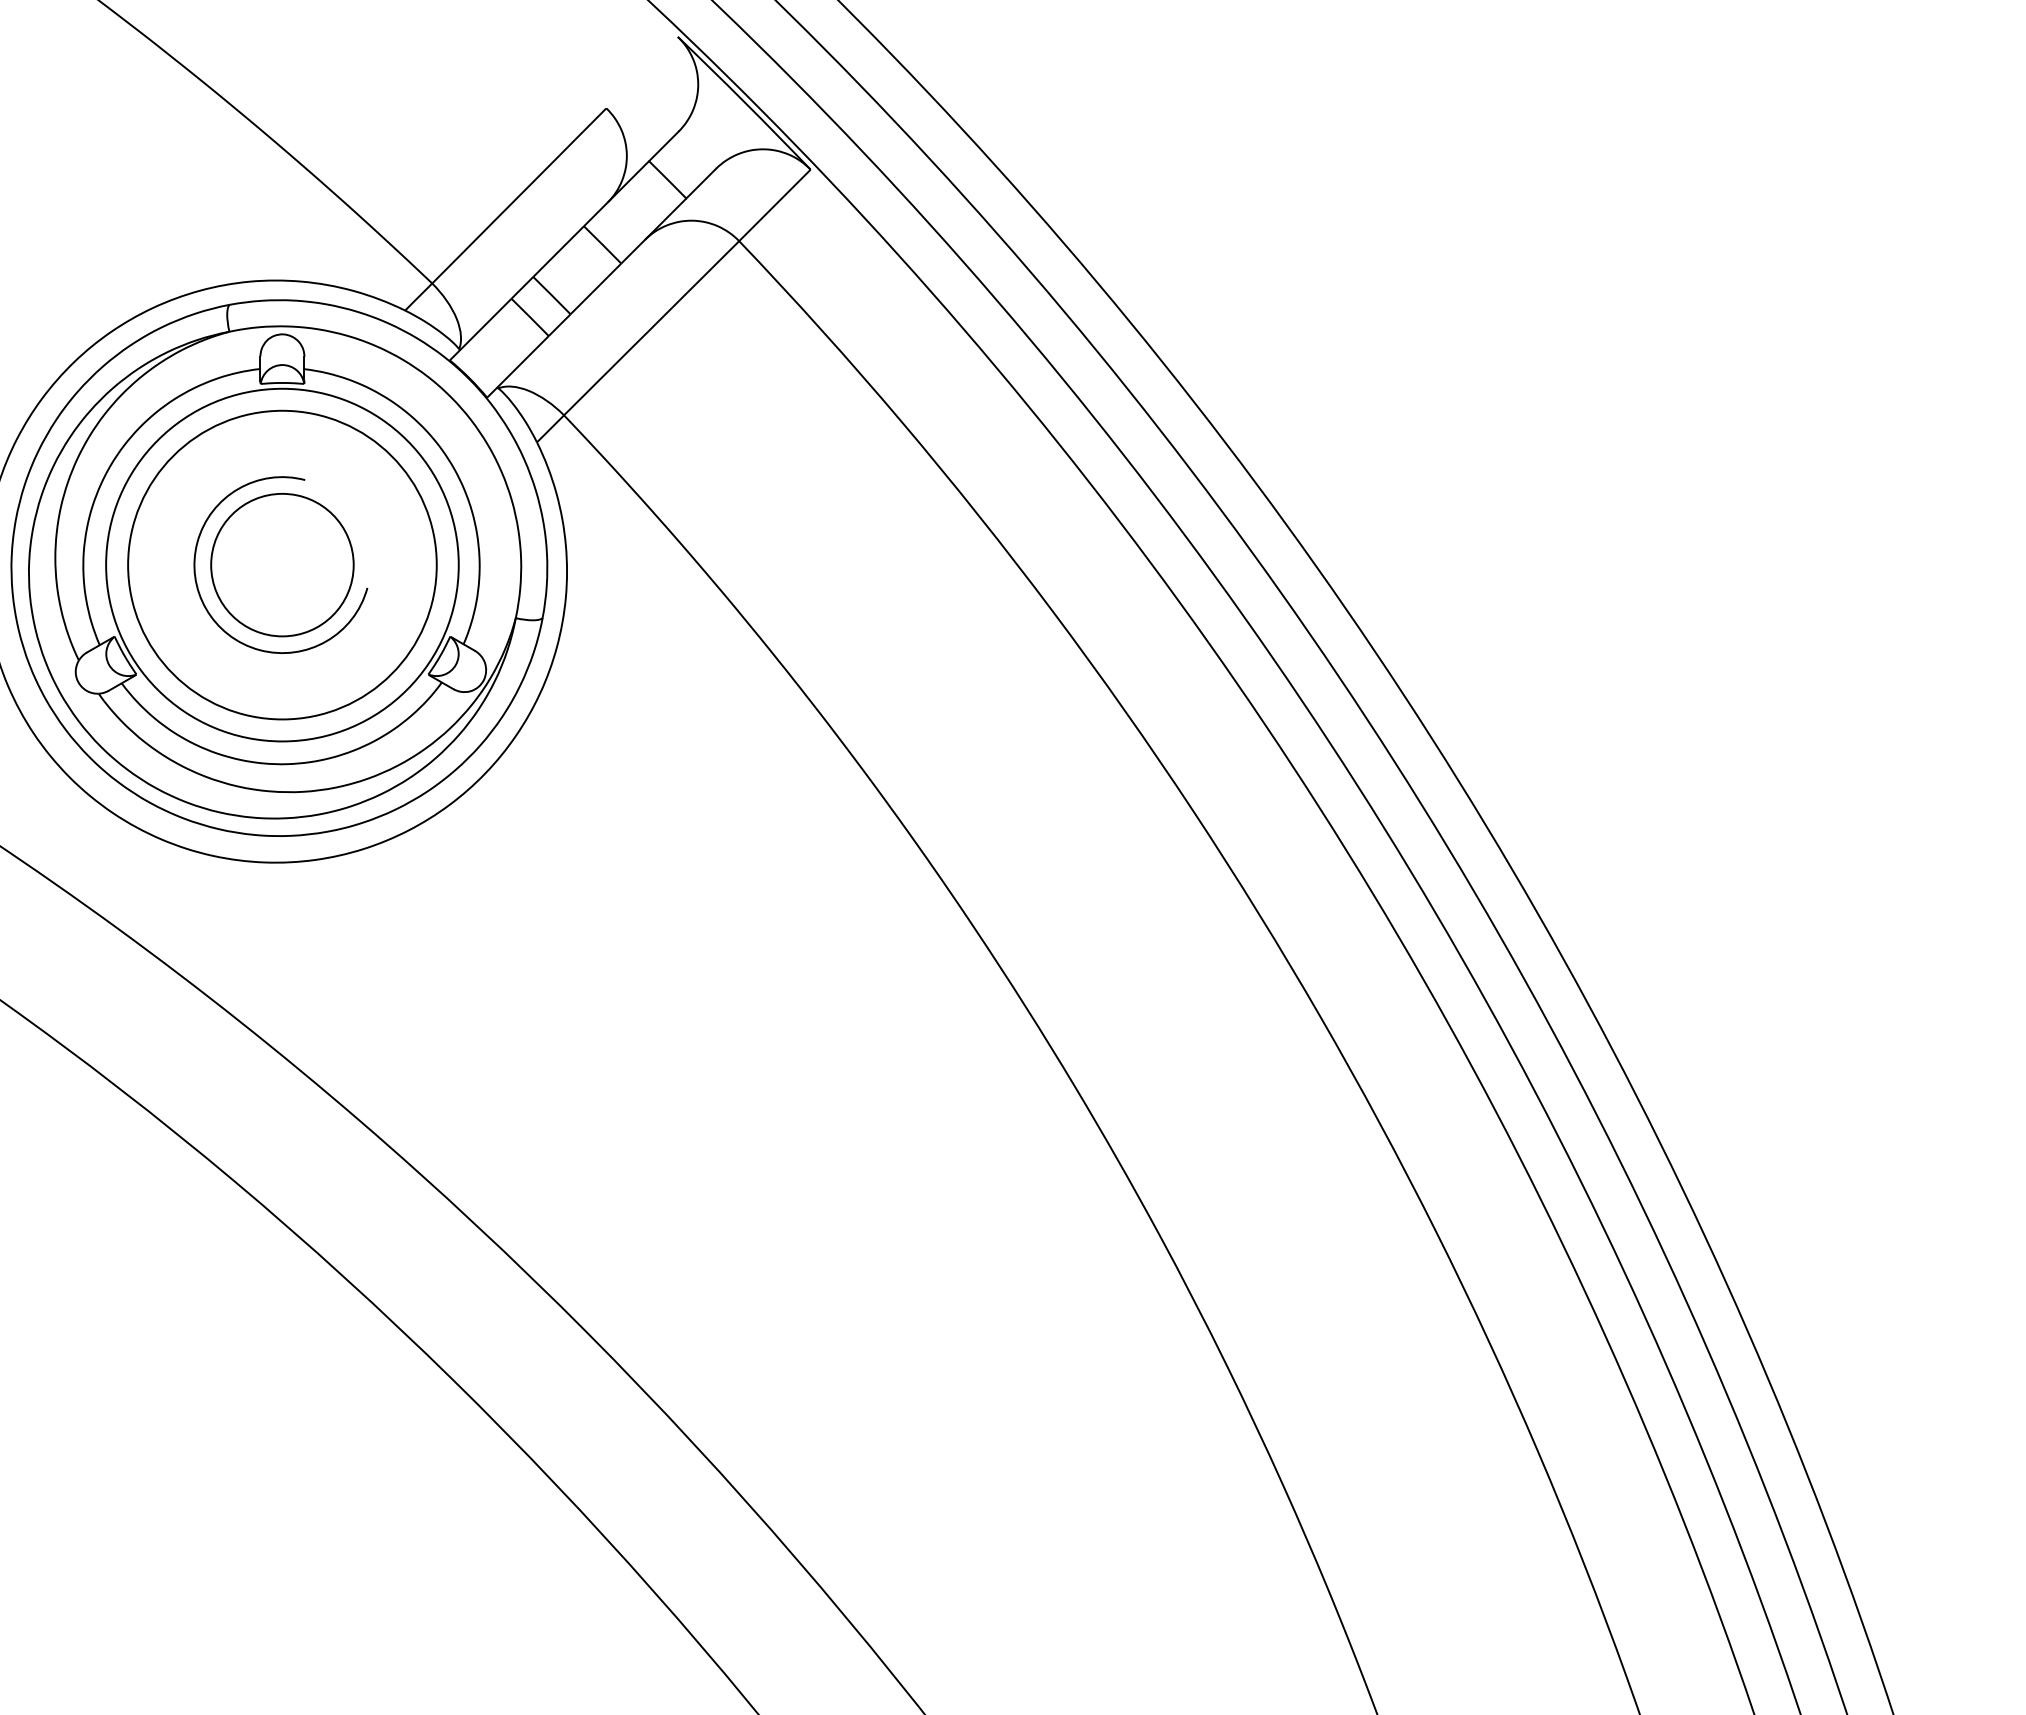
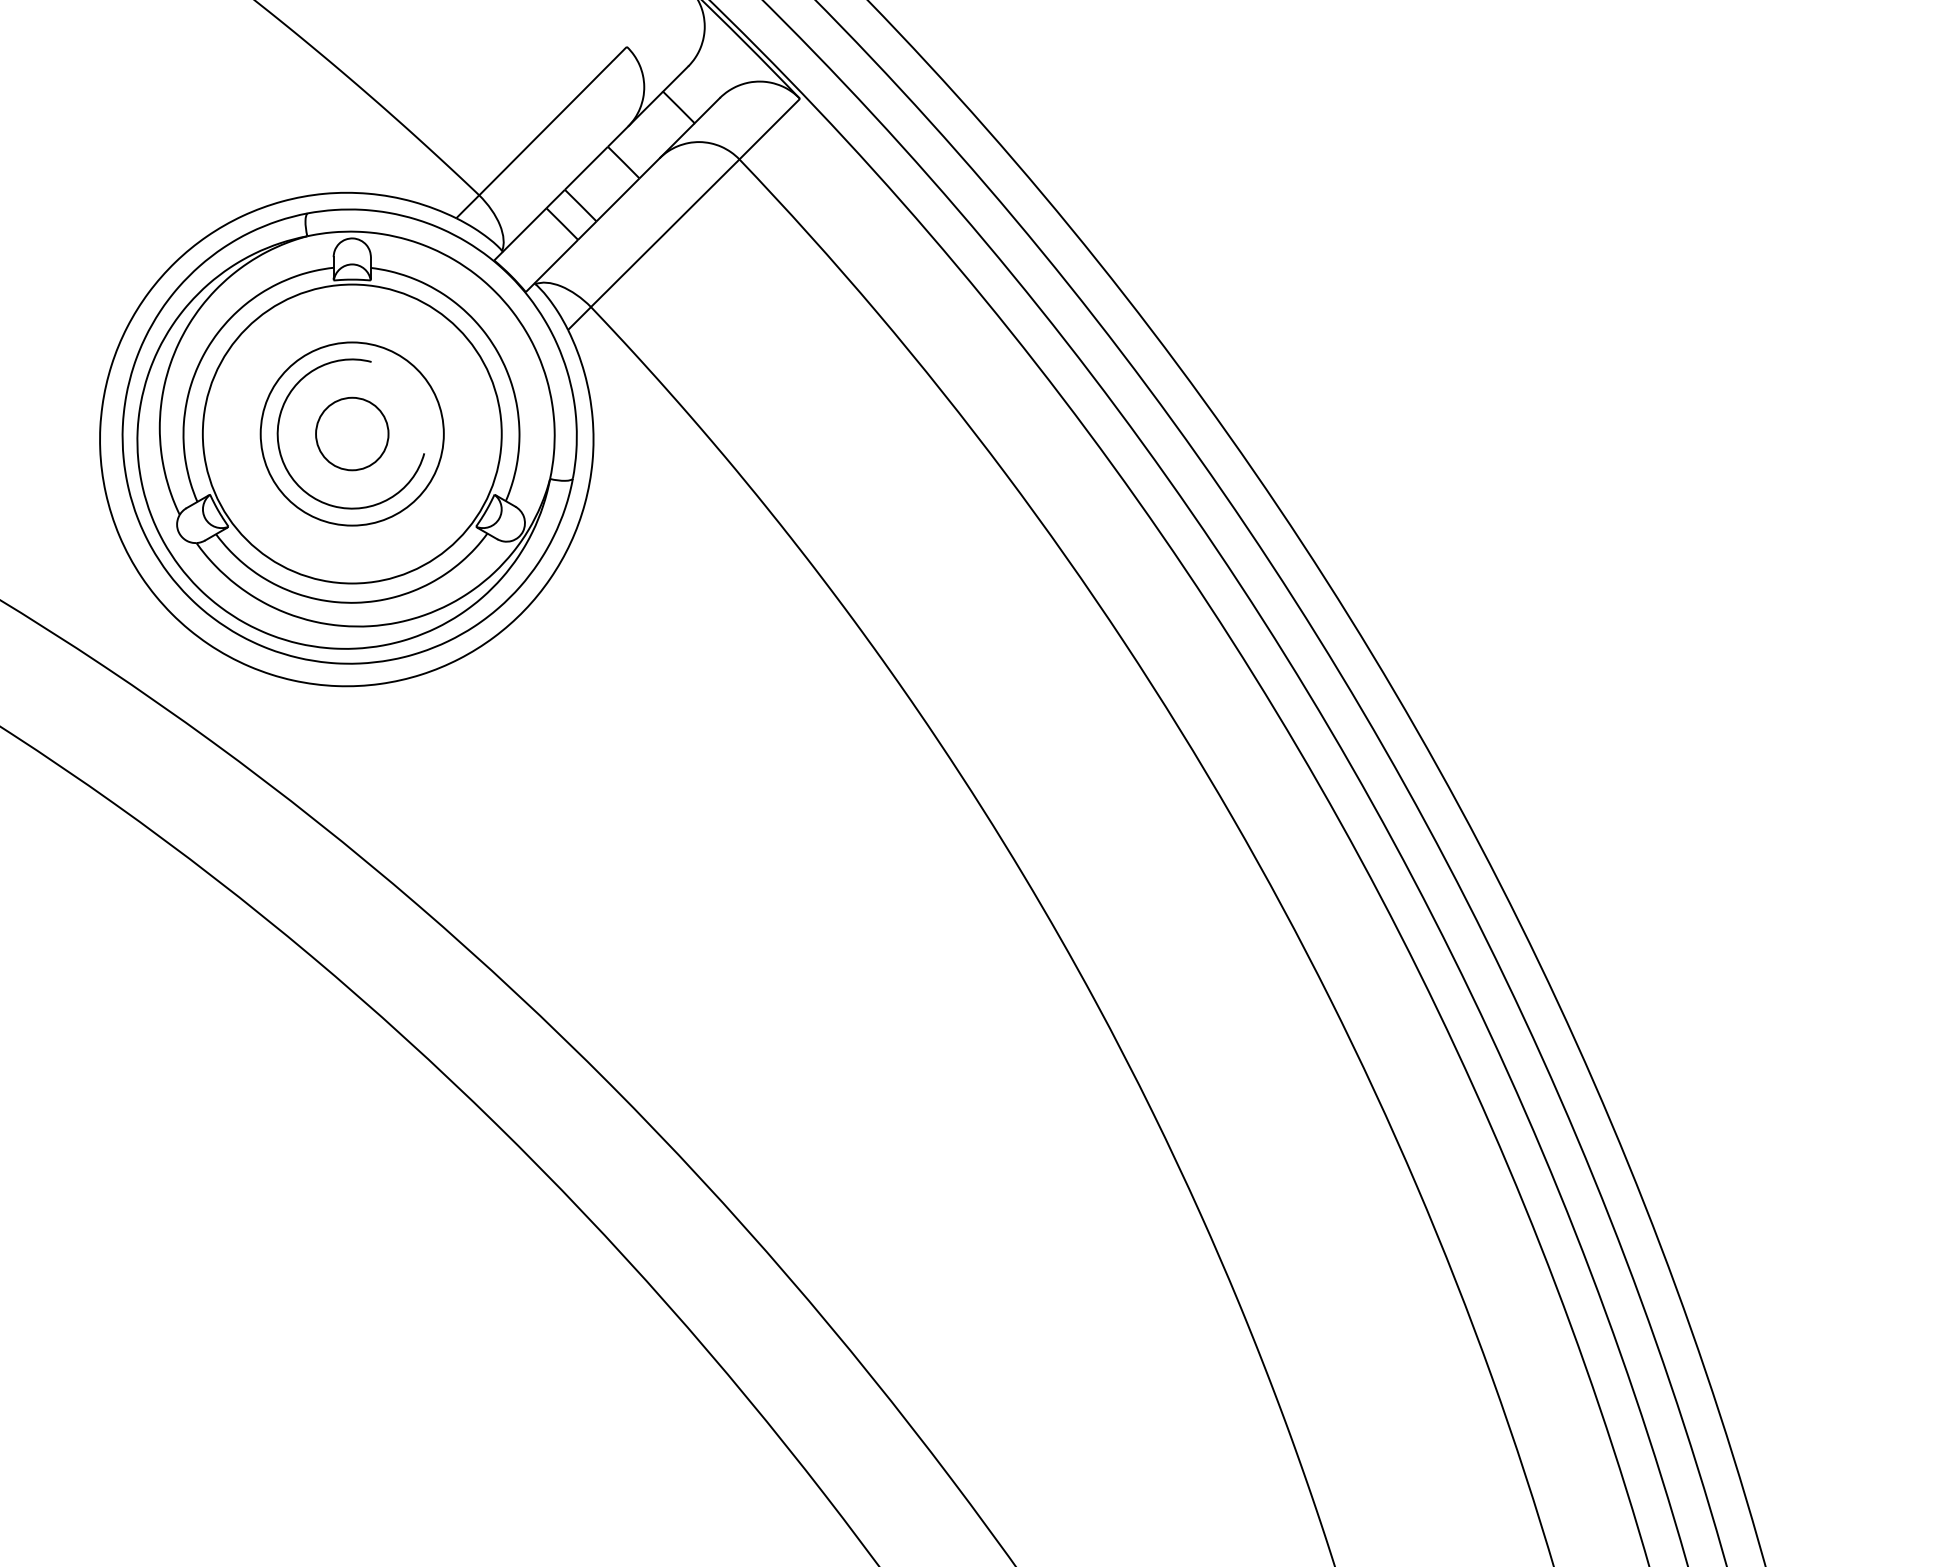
circle: (281, 564) -> (351, 433), size x0.6
circle: (282, 564) -> (352, 433), size x0.7

